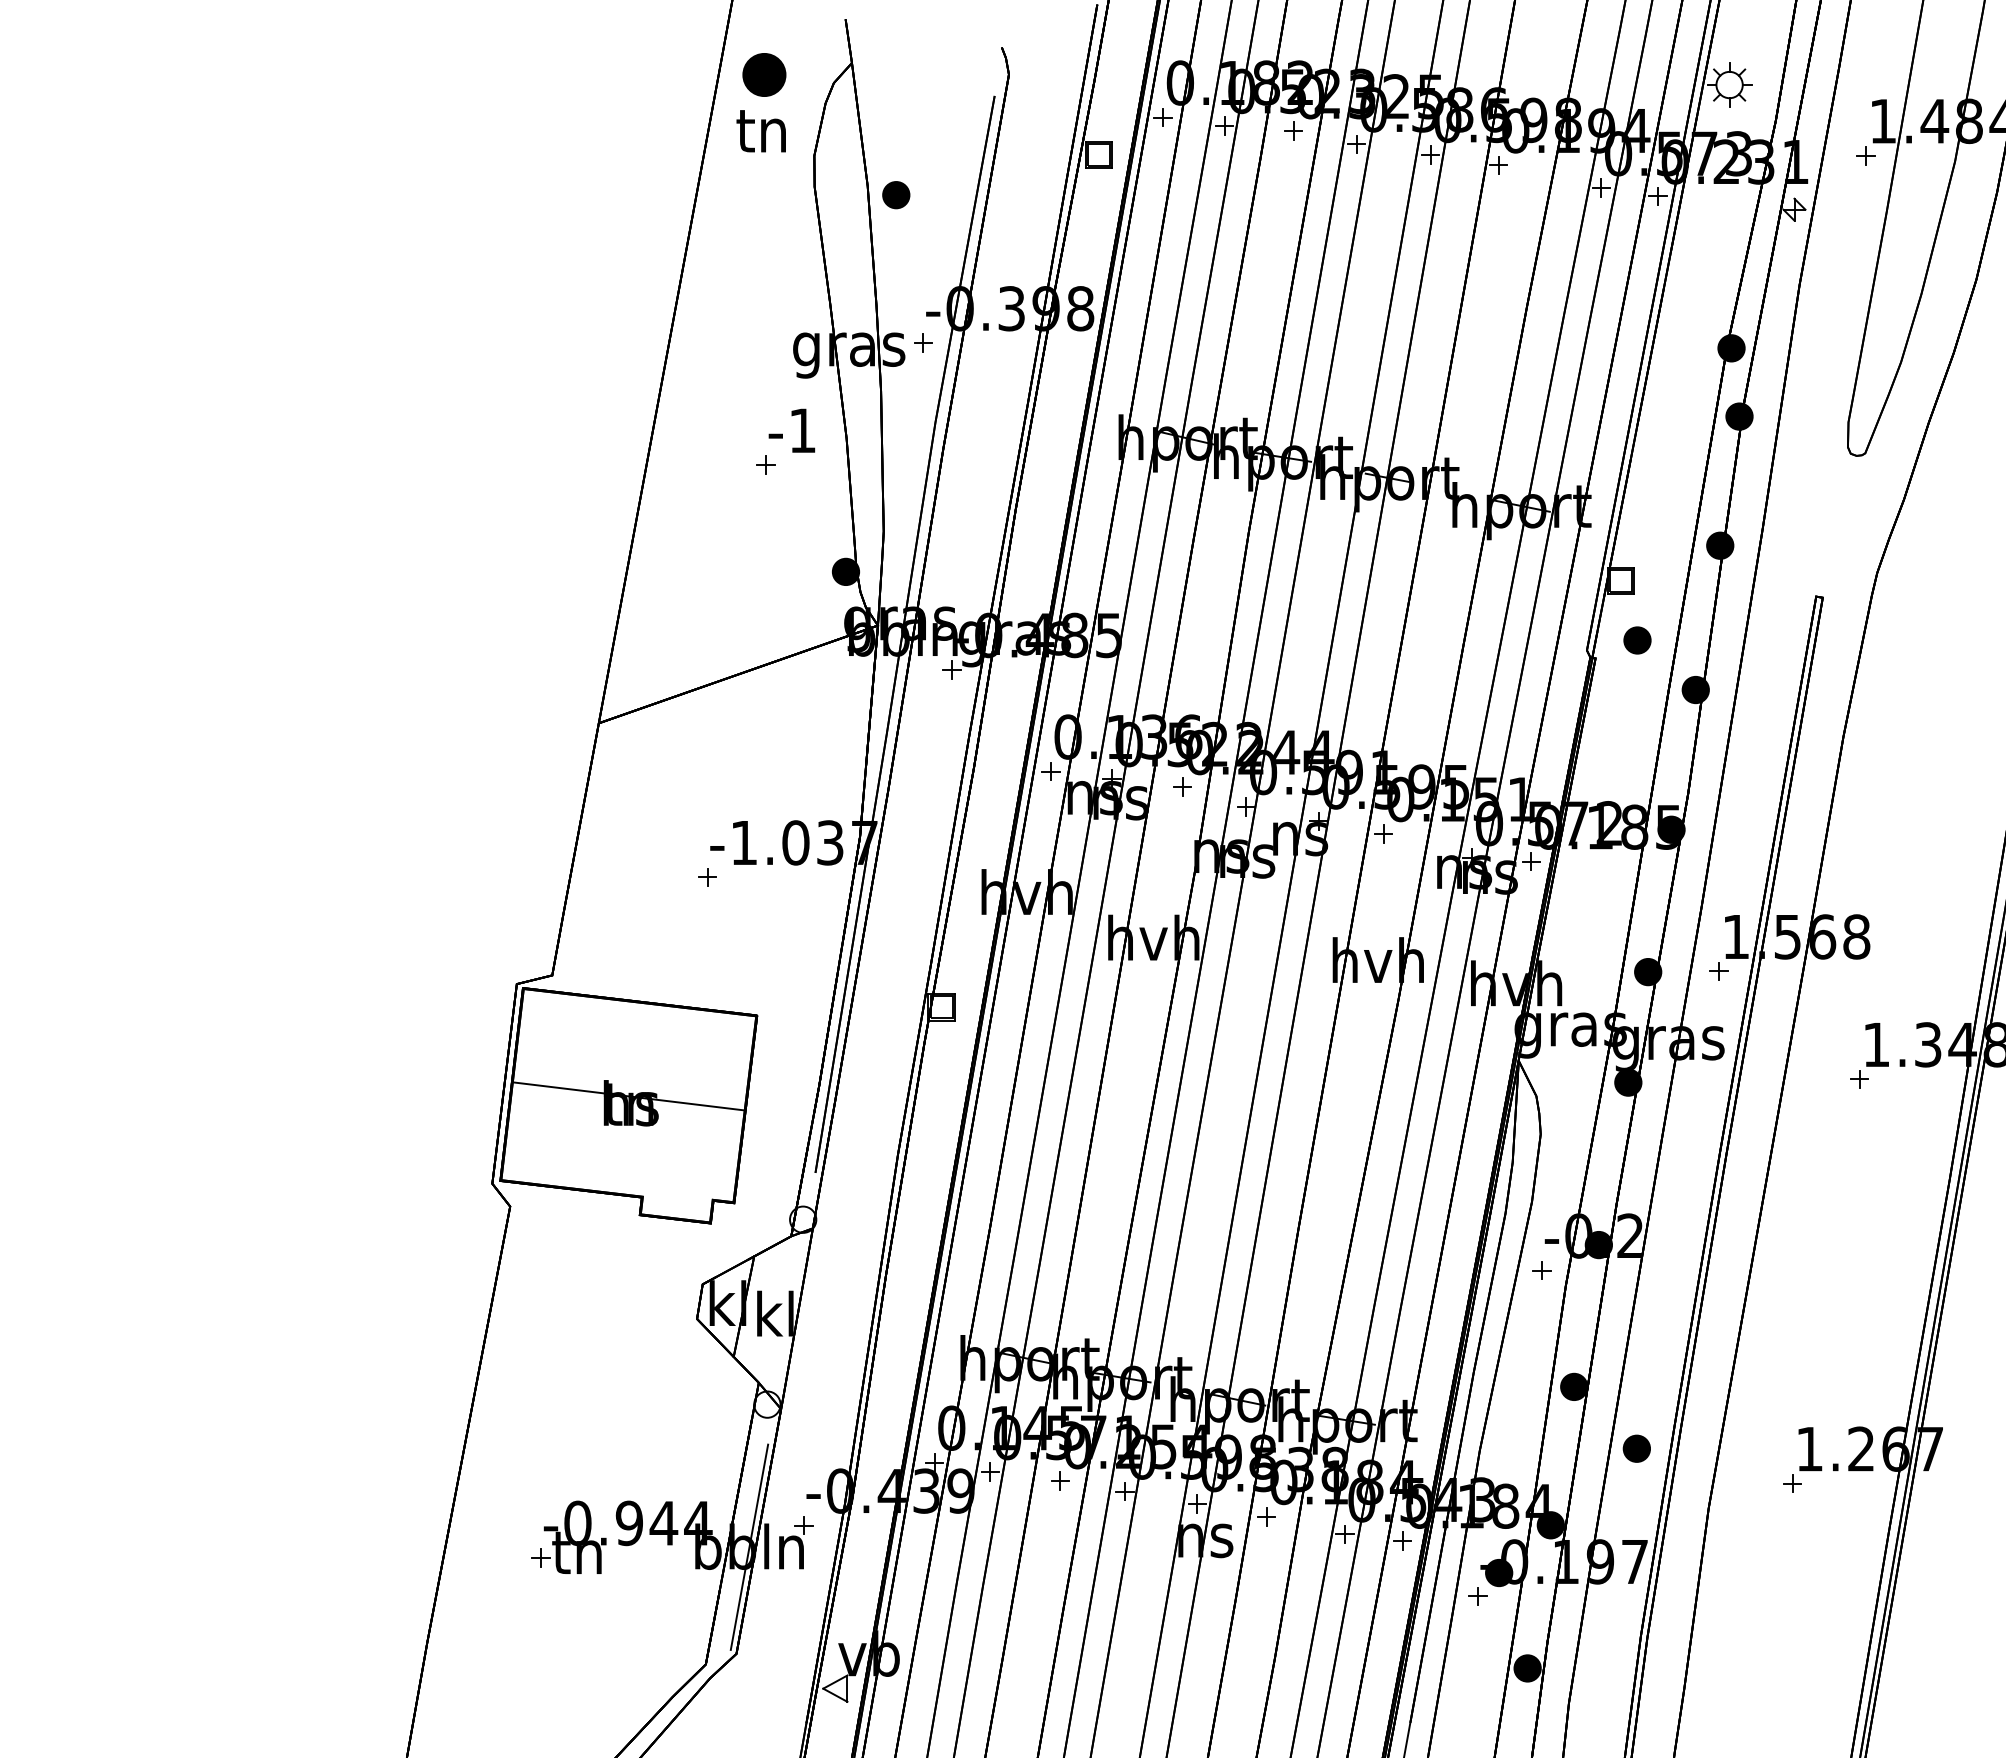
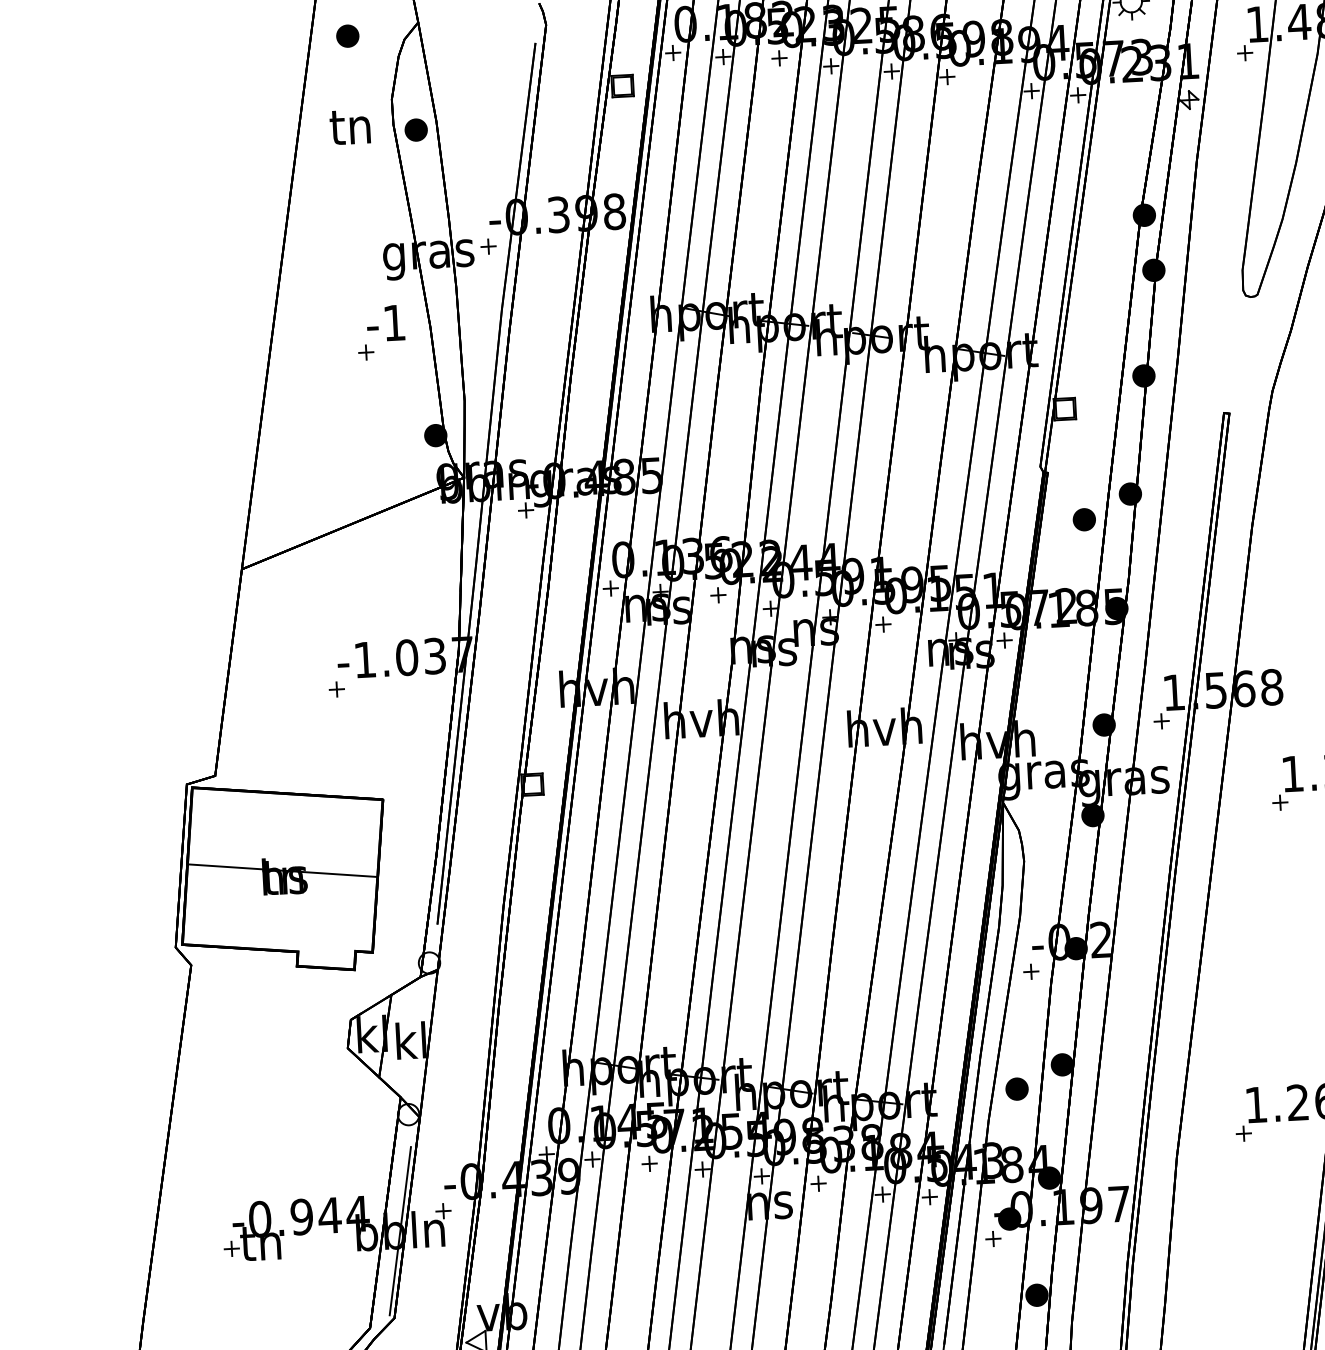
part: (764, 75) -> (347, 36), size x0.62
text: (760, 131) -> (349, 127), moved
part: (896, 195) -> (416, 130), moved
part: (1637, 640) -> (1084, 519), moved
part: (1636, 1448) -> (1016, 1088), moved

